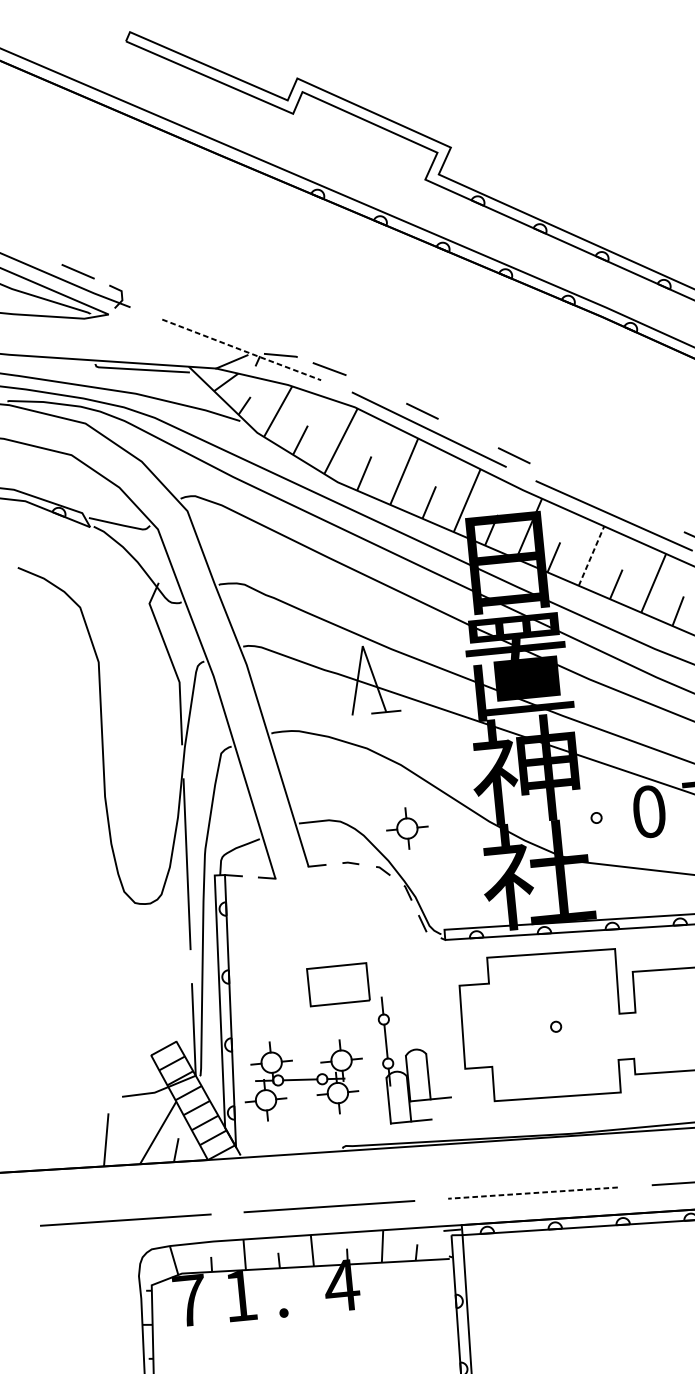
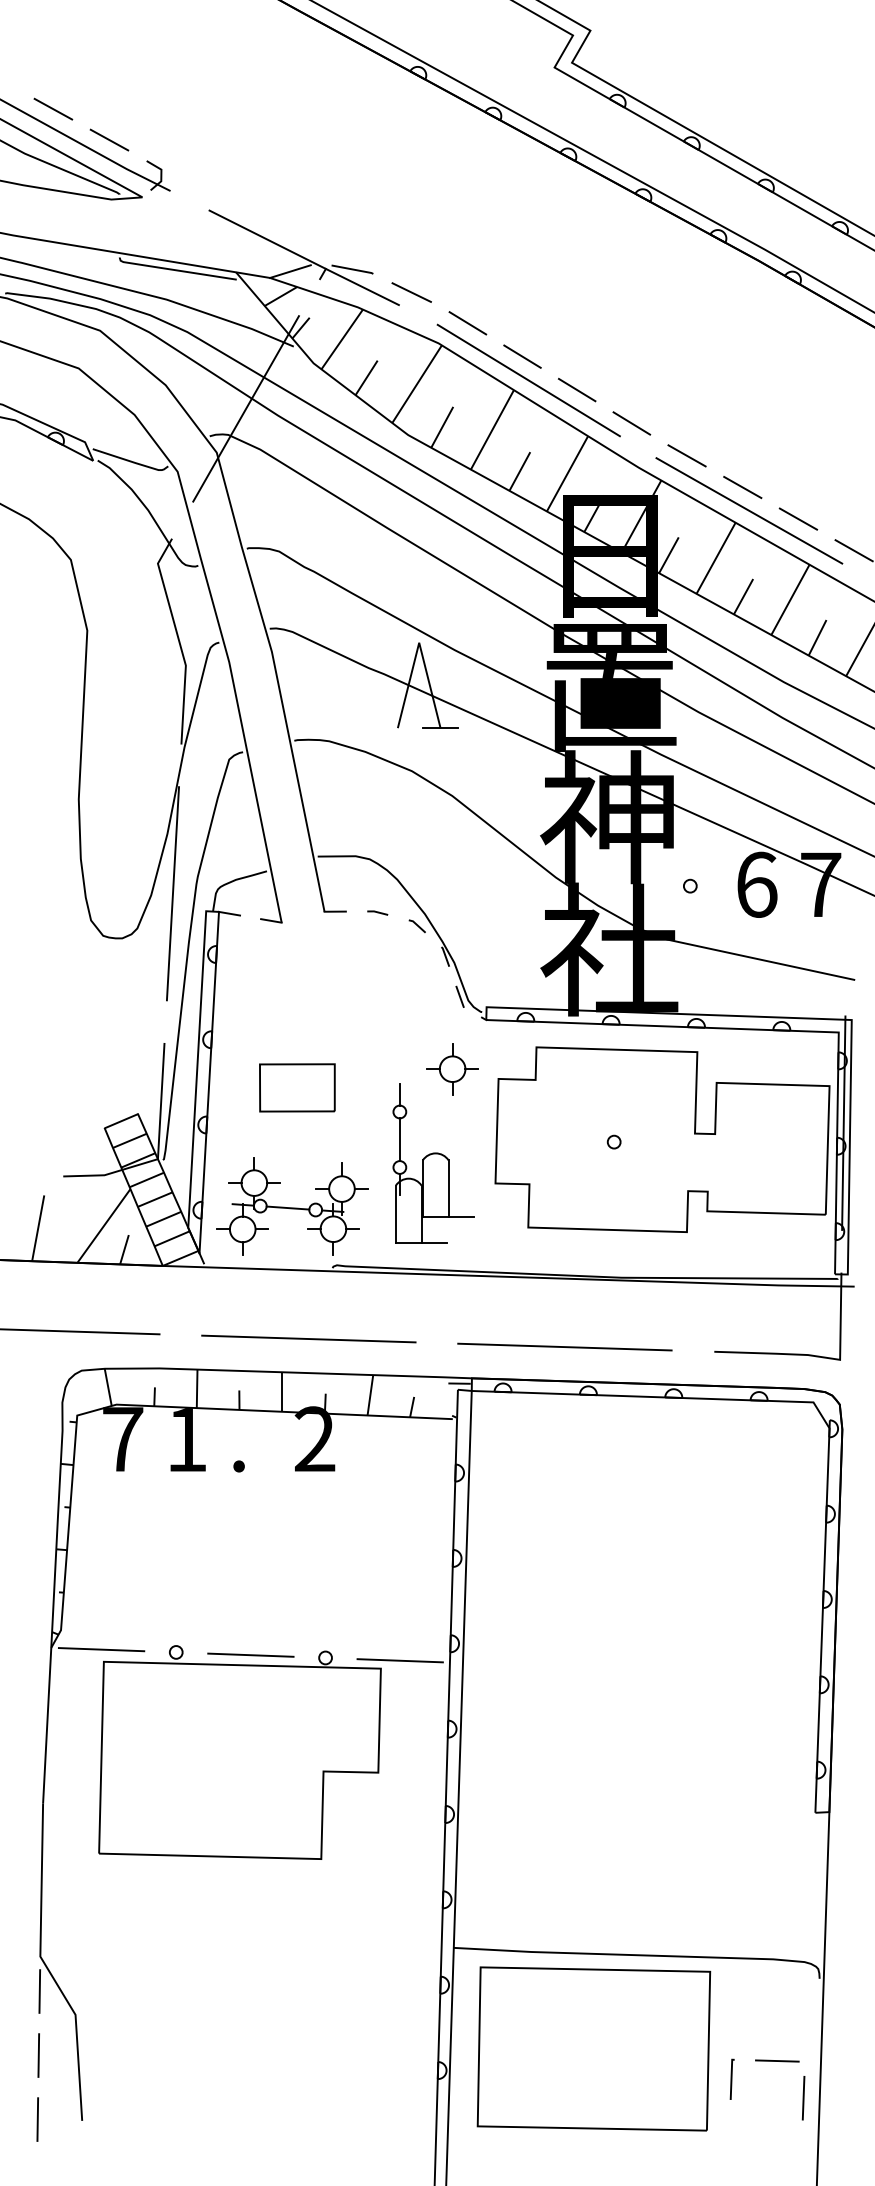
line: (31, 251) -> (53, 108), added
line: (241, 350) -> (304, 258), dashed -> solid
line: (376, 389) -> (467, 323), added
line: (467, 433) -> (576, 389), added
line: (206, 473) -> (245, 408), added
line: (560, 476) -> (686, 455), added
line: (606, 497) -> (742, 487), added
line: (653, 518) -> (798, 518), added
line: (591, 556) -> (716, 558), dashed -> solid
text: (649, 811) -> (757, 884), 0 -> 6
part: (407, 828) -> (452, 1069), moved
part: (338, 984) -> (297, 1087), moved
part: (303, 1078) -> (292, 1206), moved
line: (532, 1193) -> (564, 1347), dashed -> solid
text: (341, 1285) -> (314, 1438), 4 -> 2

